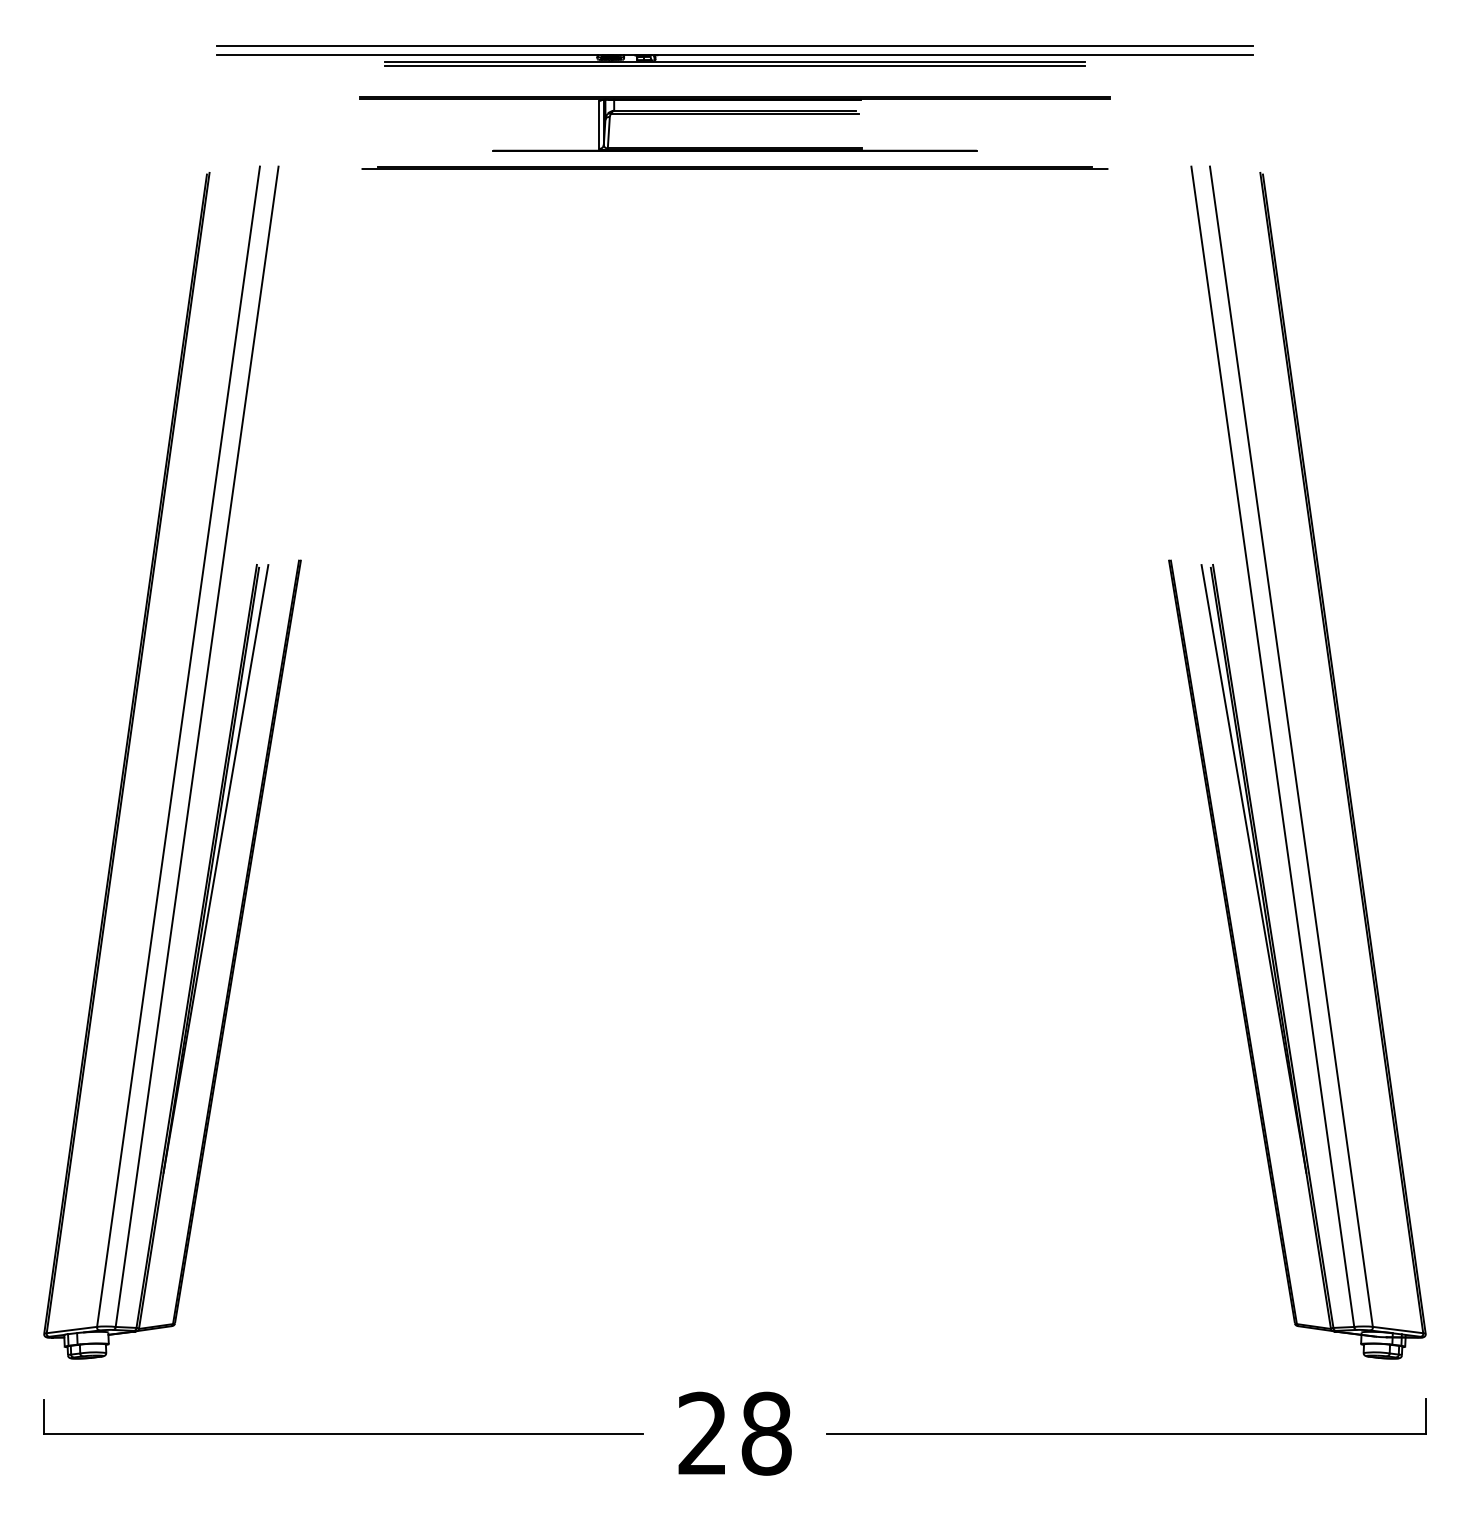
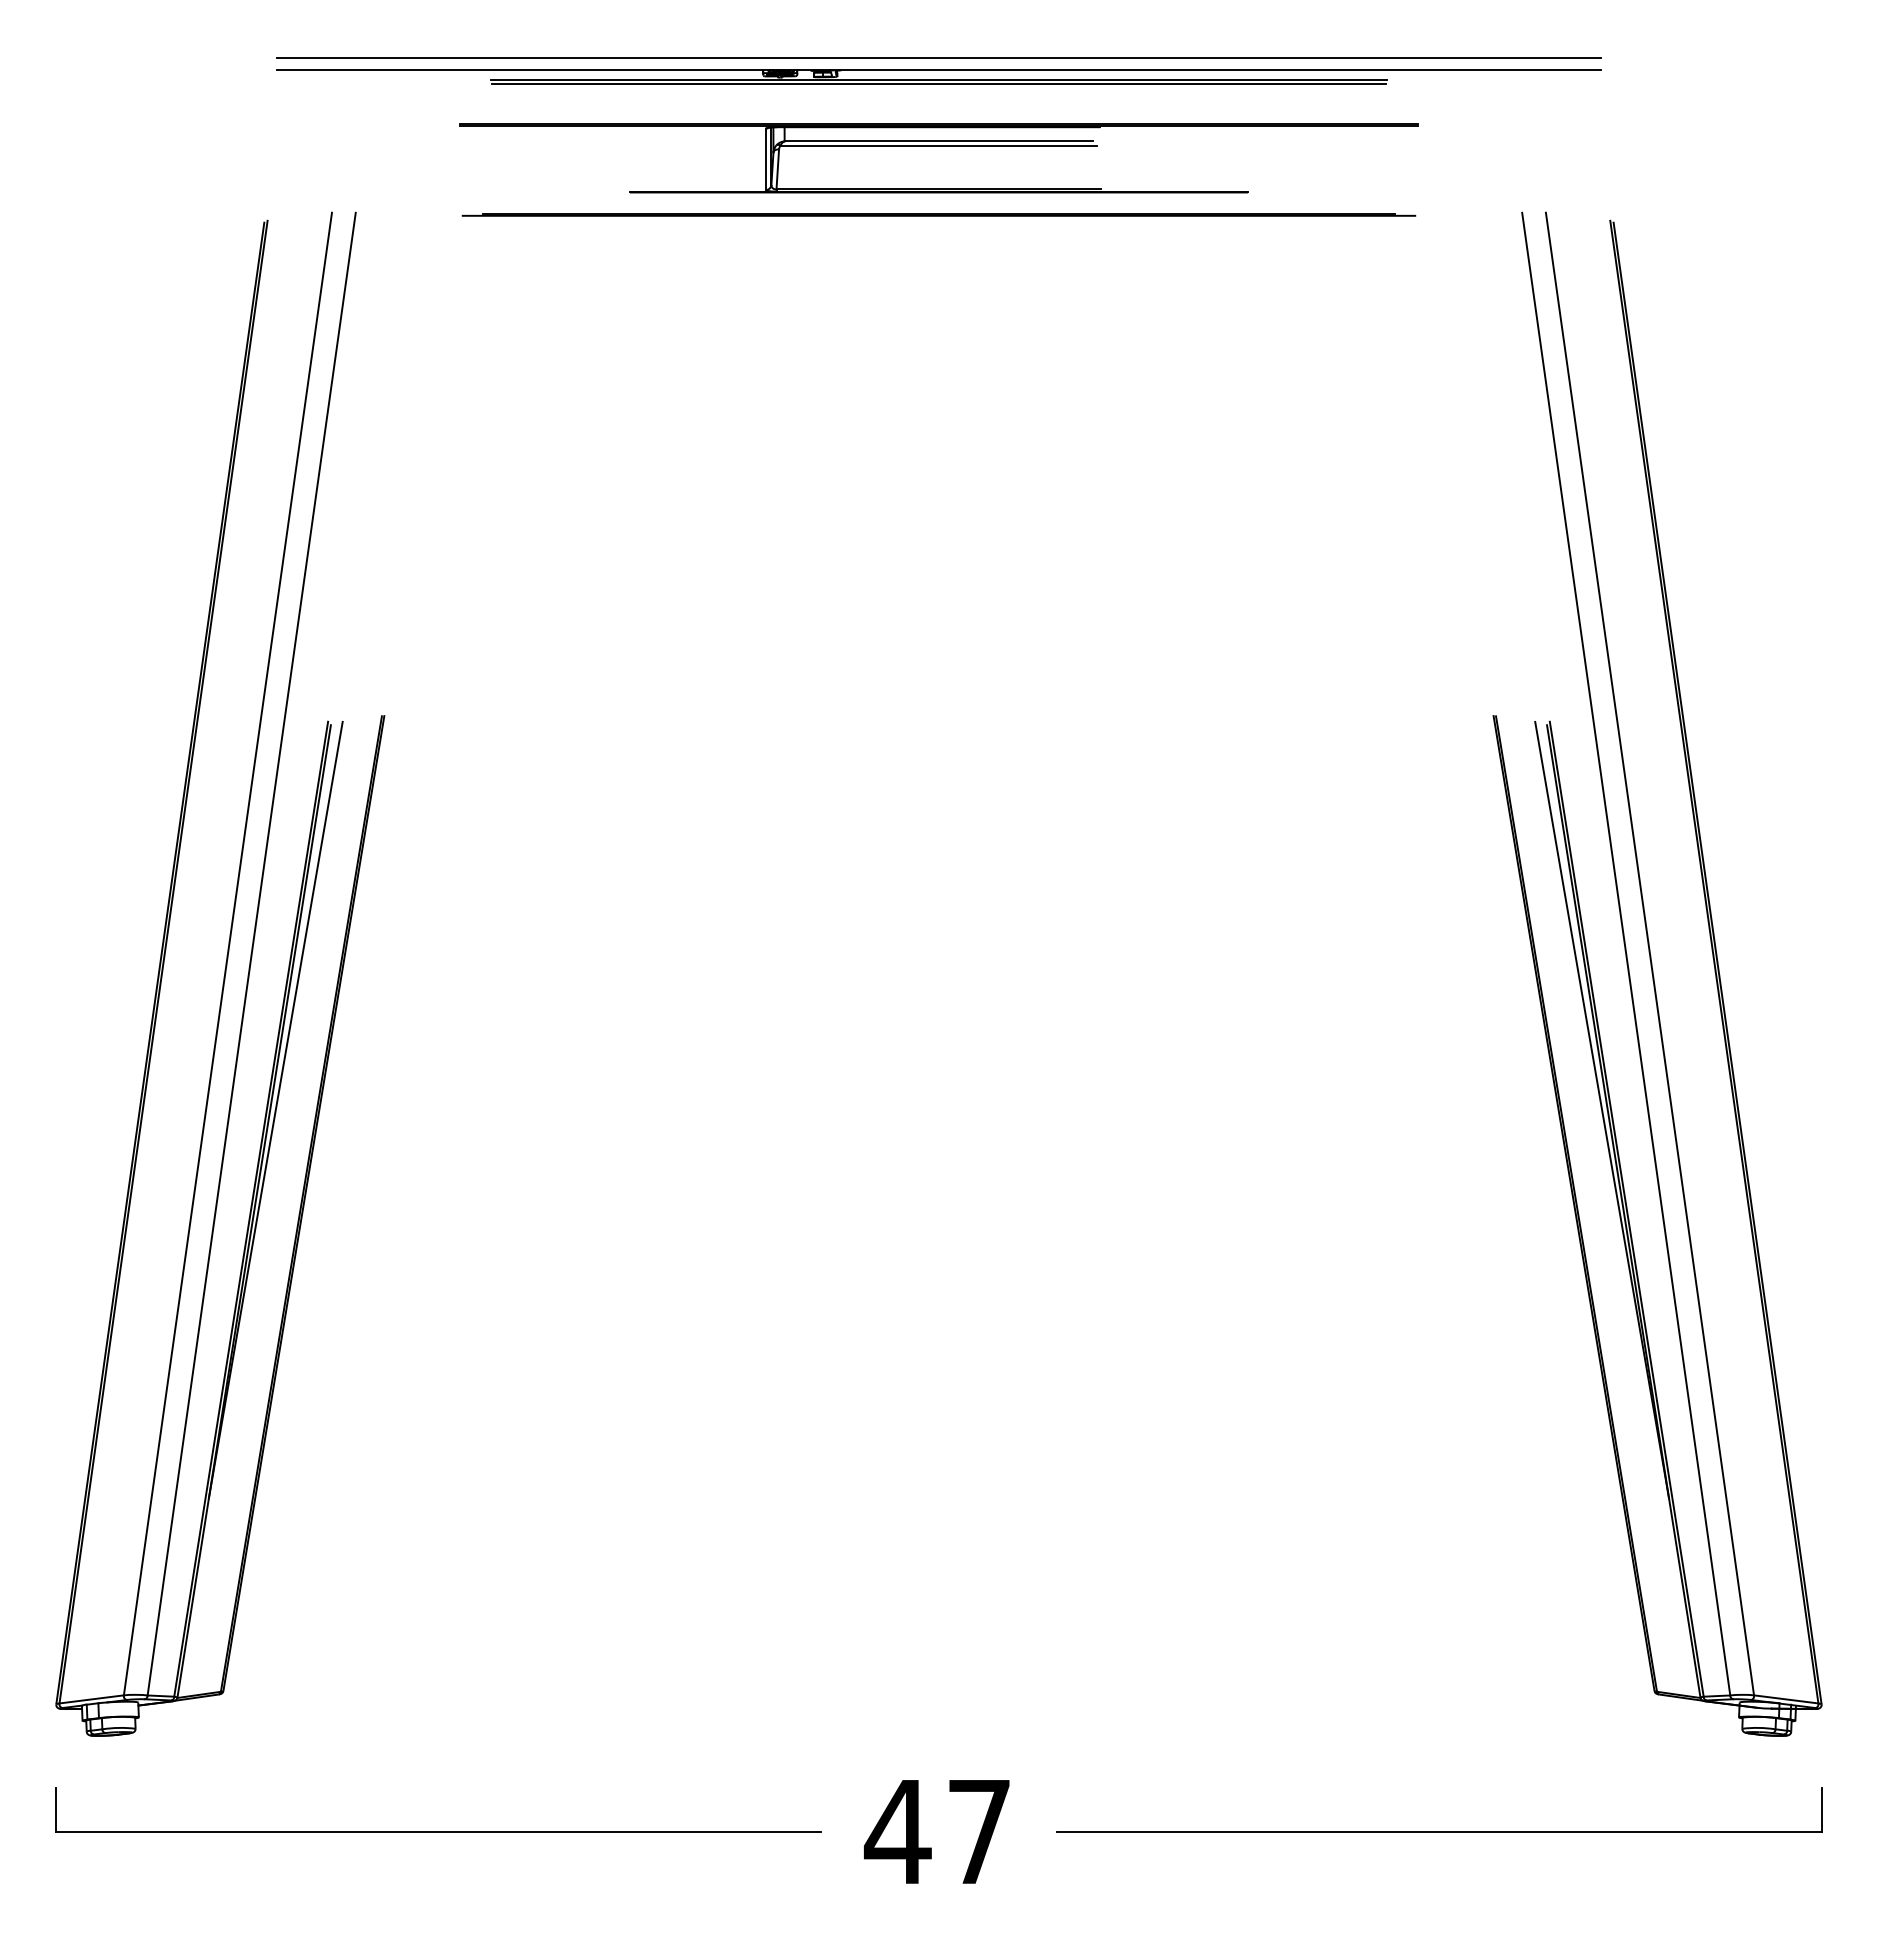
text: (733, 1433) -> (937, 1831), 28 -> 47

